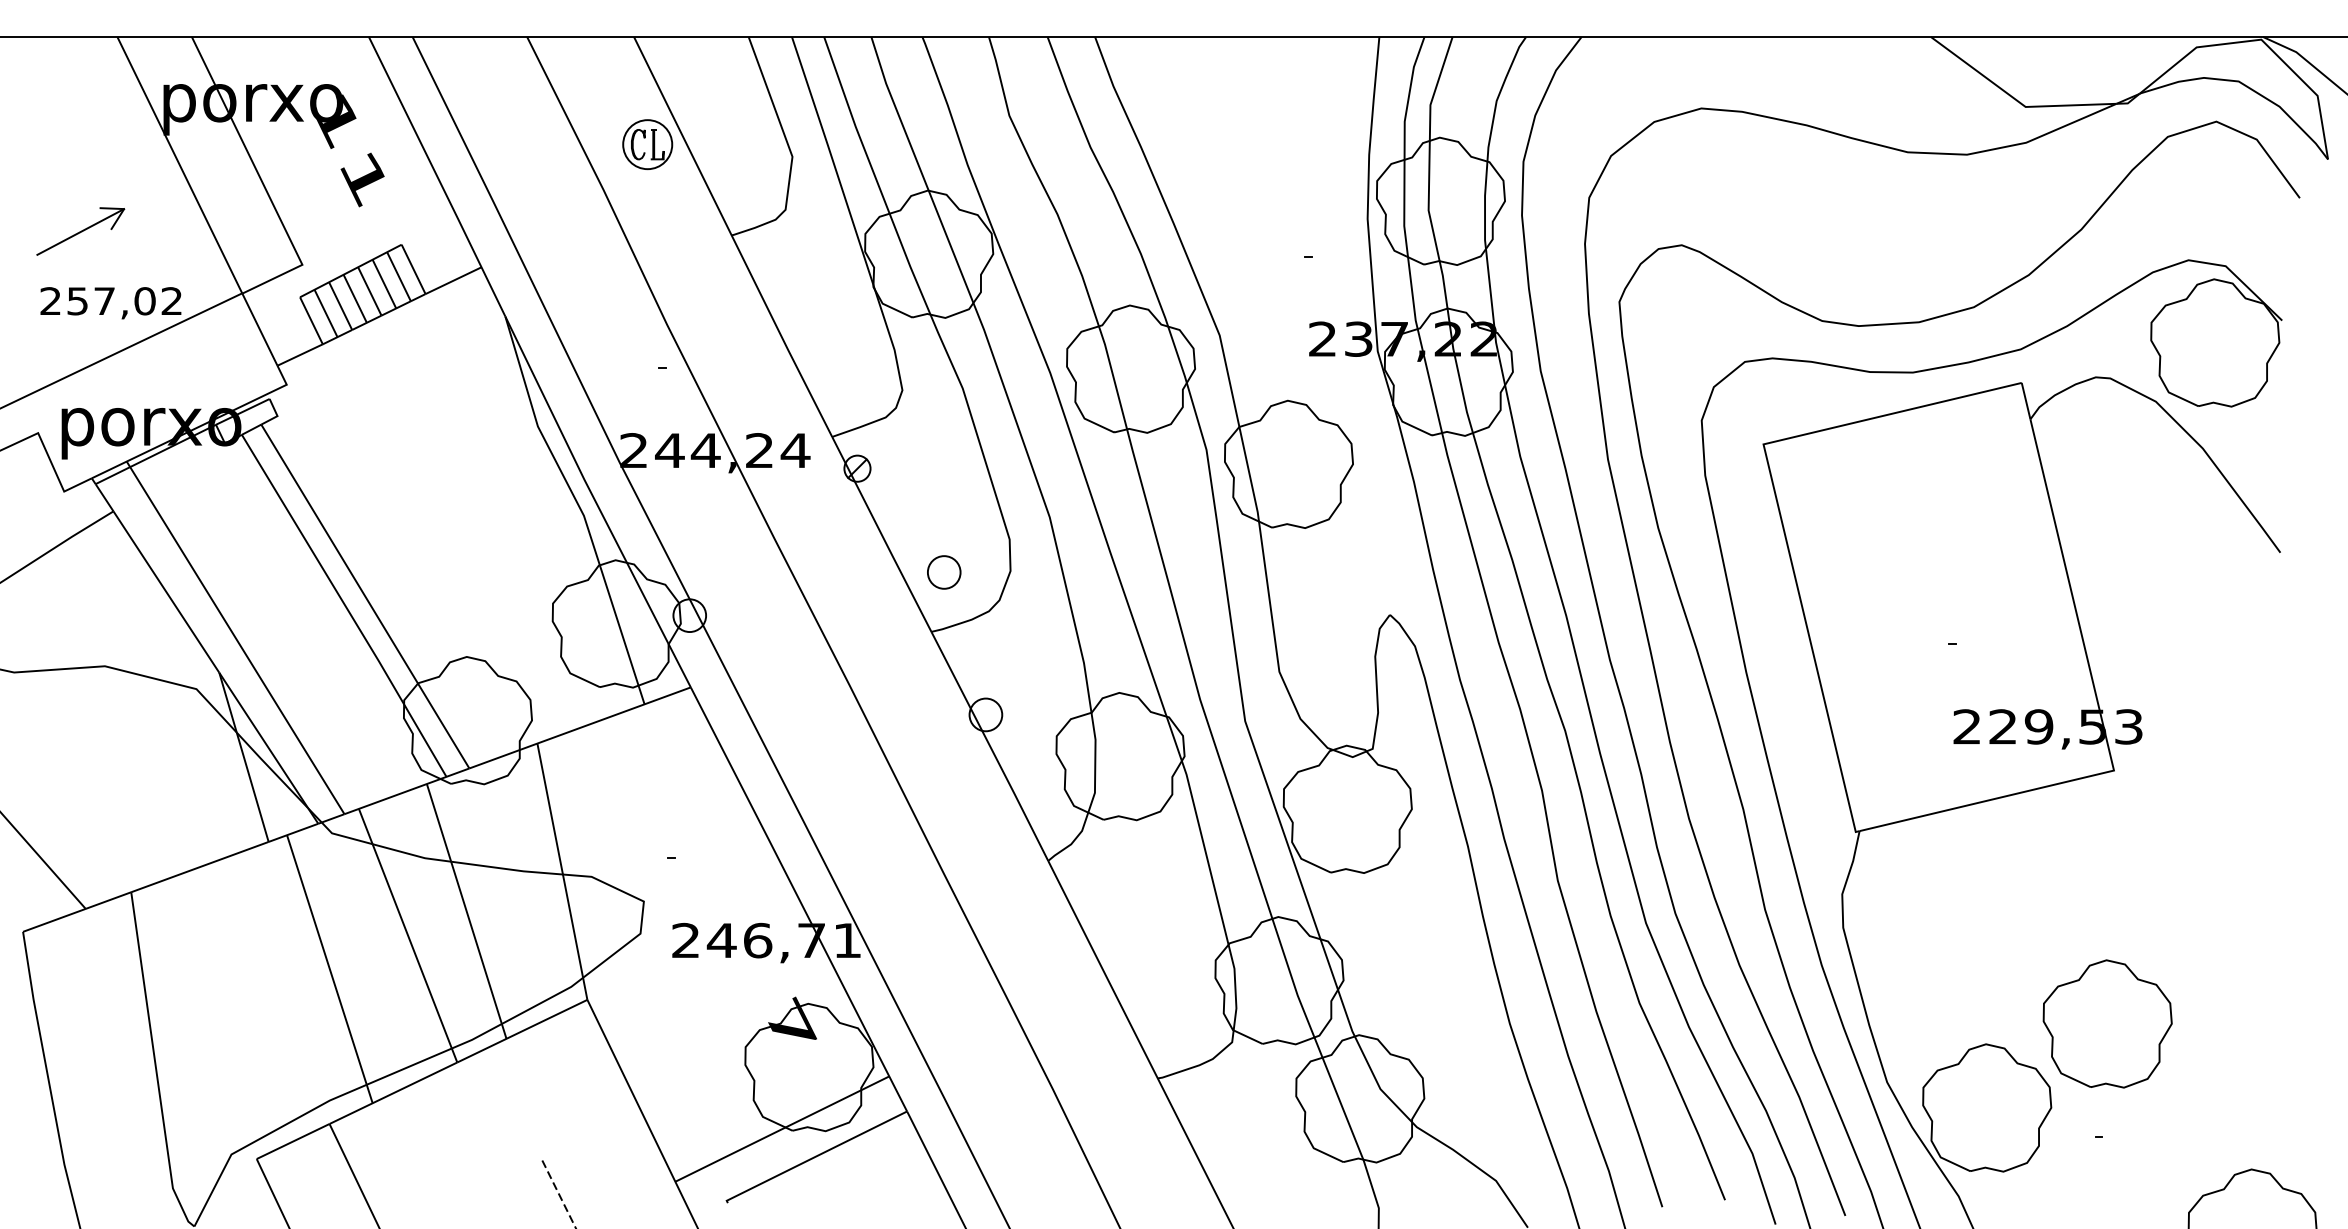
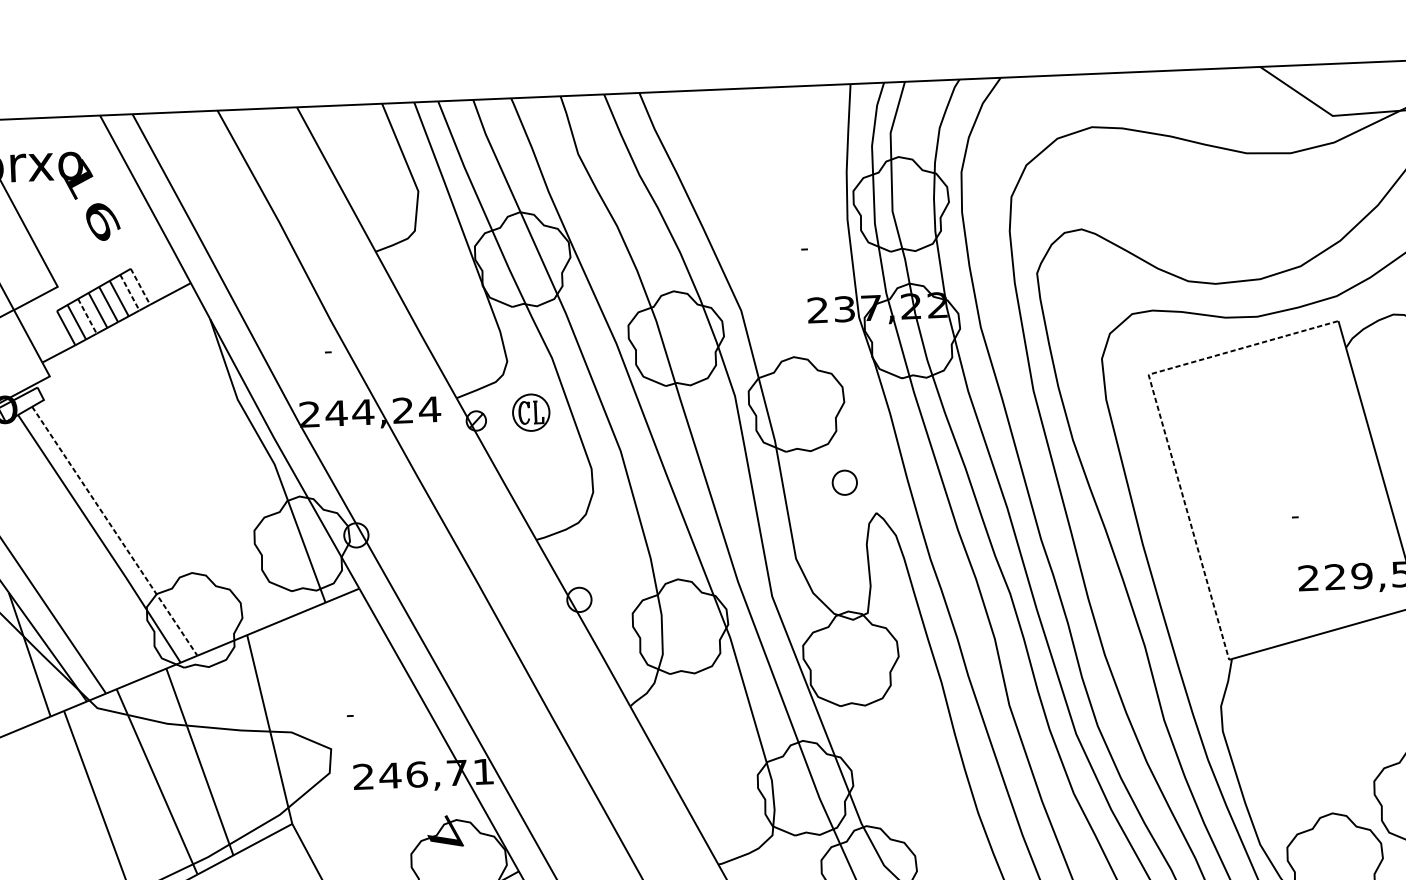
part: (647, 144) -> (531, 412), moved
text: (365, 179) -> (101, 221), 11 -> 16
line: (413, 269) -> (140, 286), solid -> dashed
line: (399, 277) -> (130, 293), solid -> dashed
line: (340, 306) -> (87, 316), solid -> dashed
line: (1779, 510) -> (1162, 423), solid -> dashed
part: (944, 572) -> (845, 482), moved
line: (365, 596) -> (114, 531), solid -> dashed

